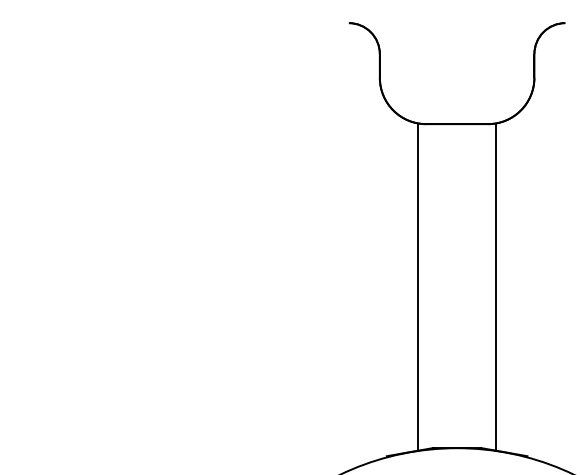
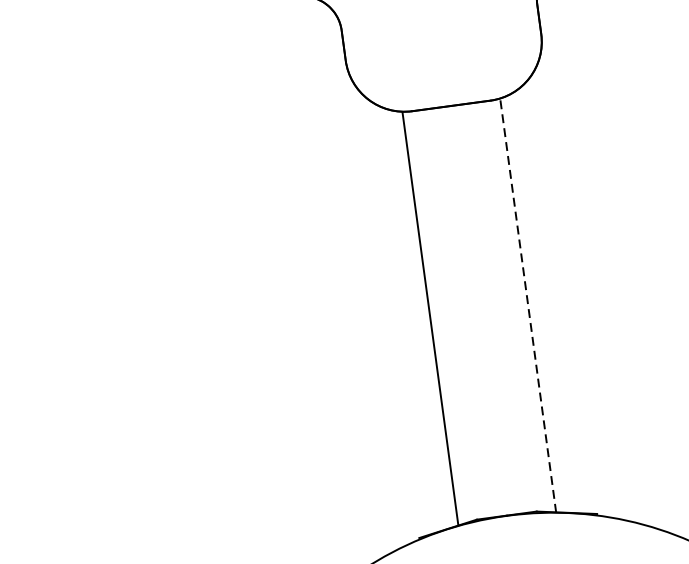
line: (495, 287) -> (527, 306), solid -> dashed

